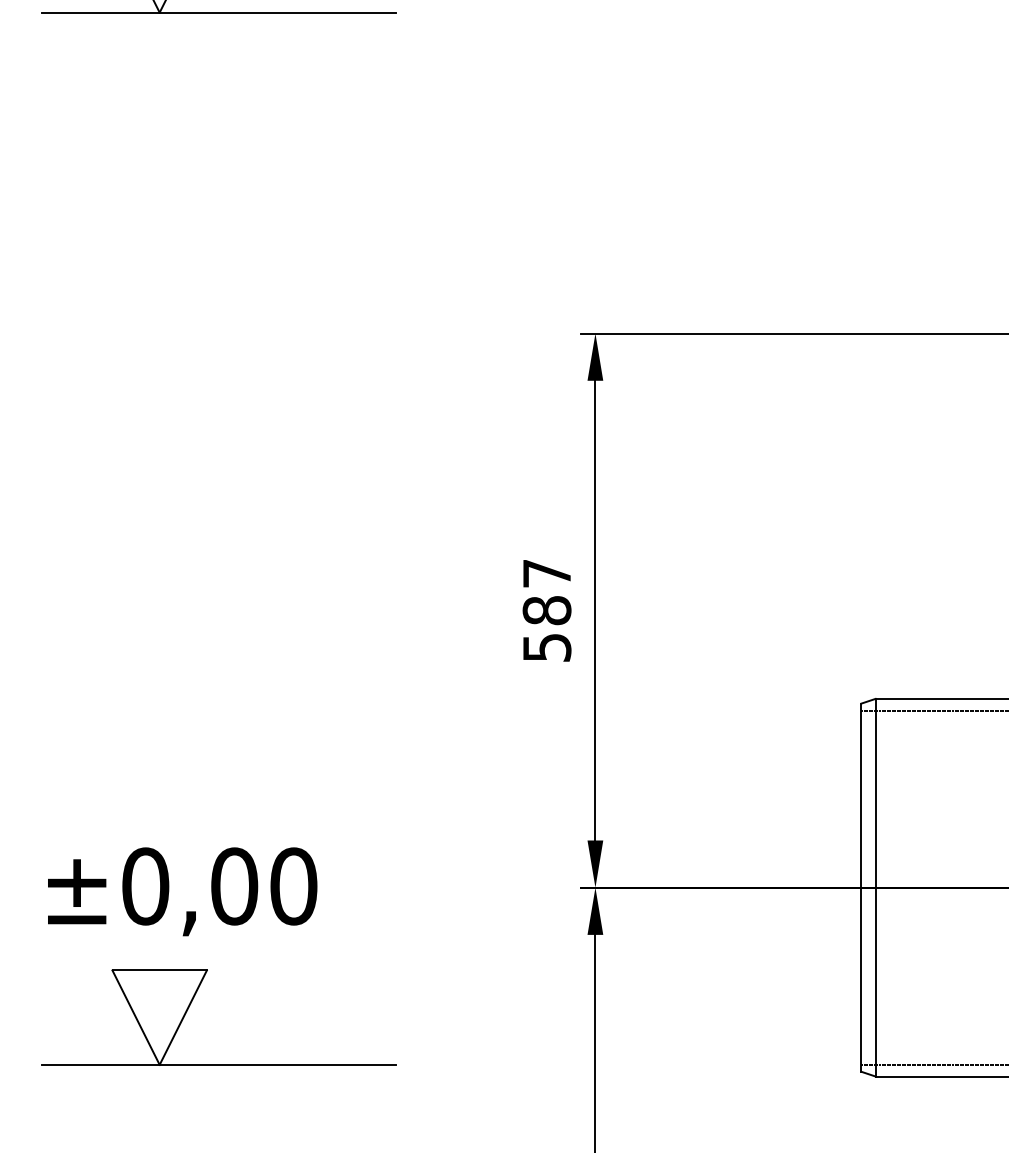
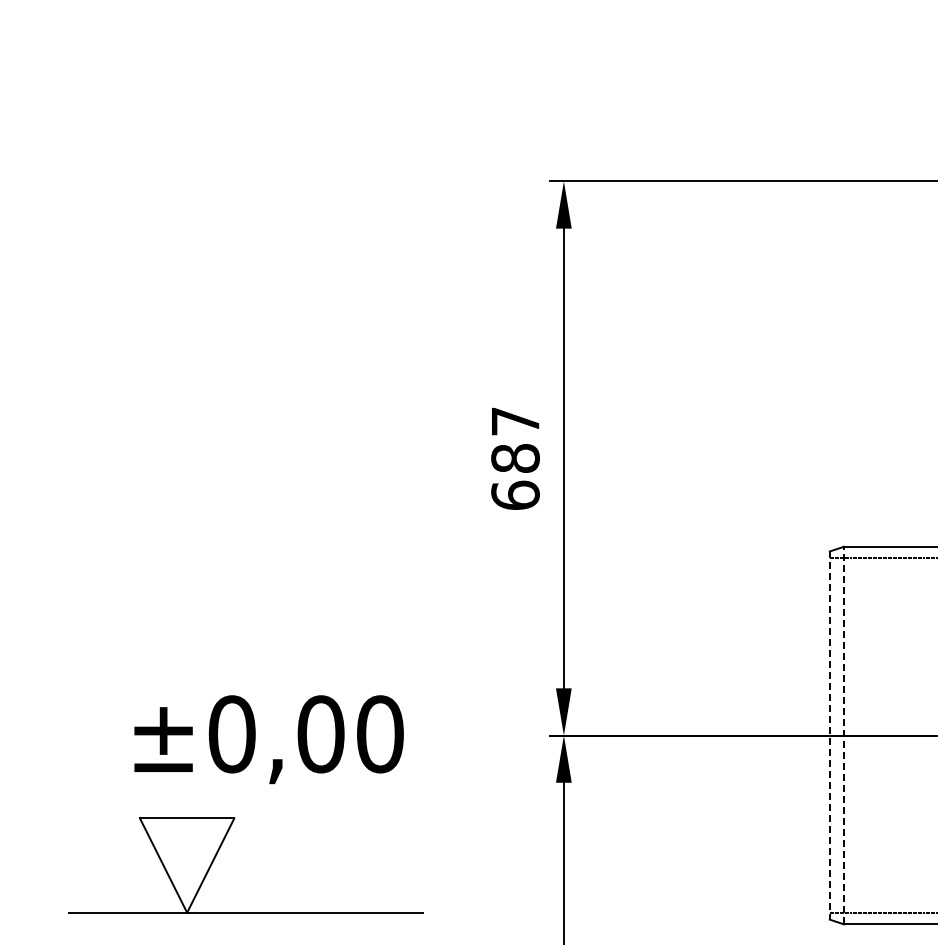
text: (546, 647) -> (514, 495), 587 -> 687
line: (875, 887) -> (843, 735), solid -> dashed
line: (861, 888) -> (829, 736), solid -> dashed
text: (182, 891) -> (268, 739), moved
part: (191, 1003) -> (218, 851), moved

